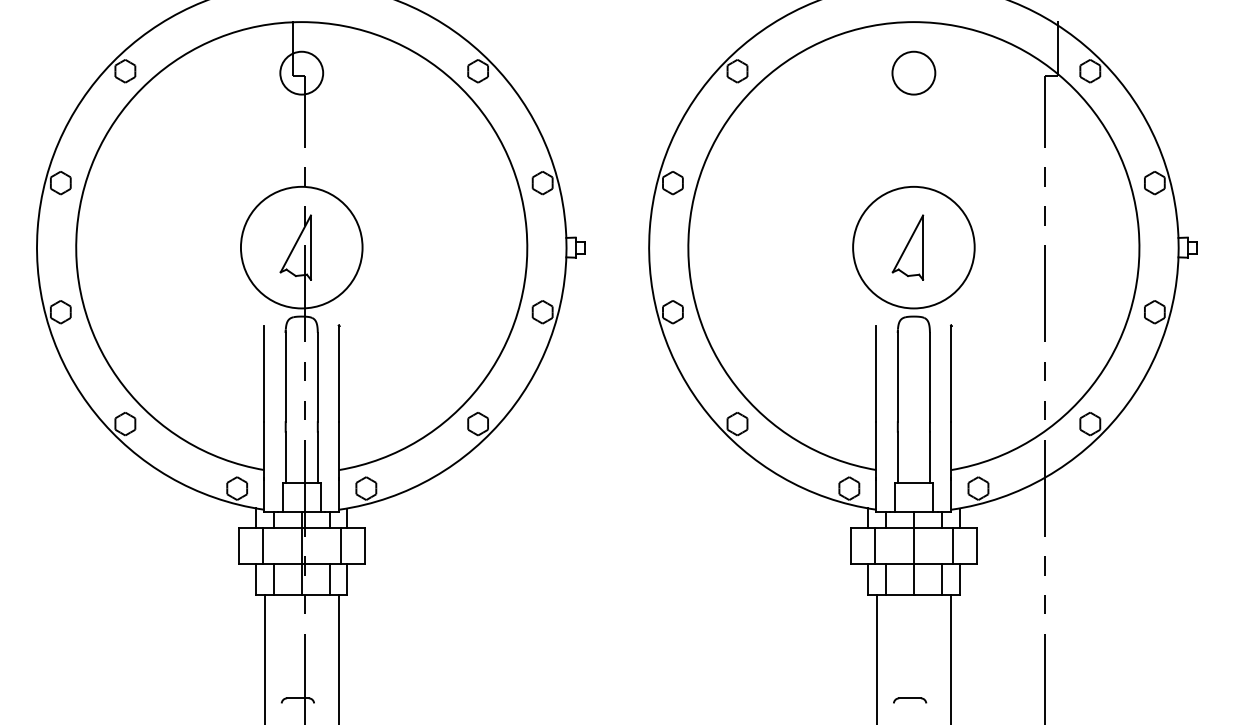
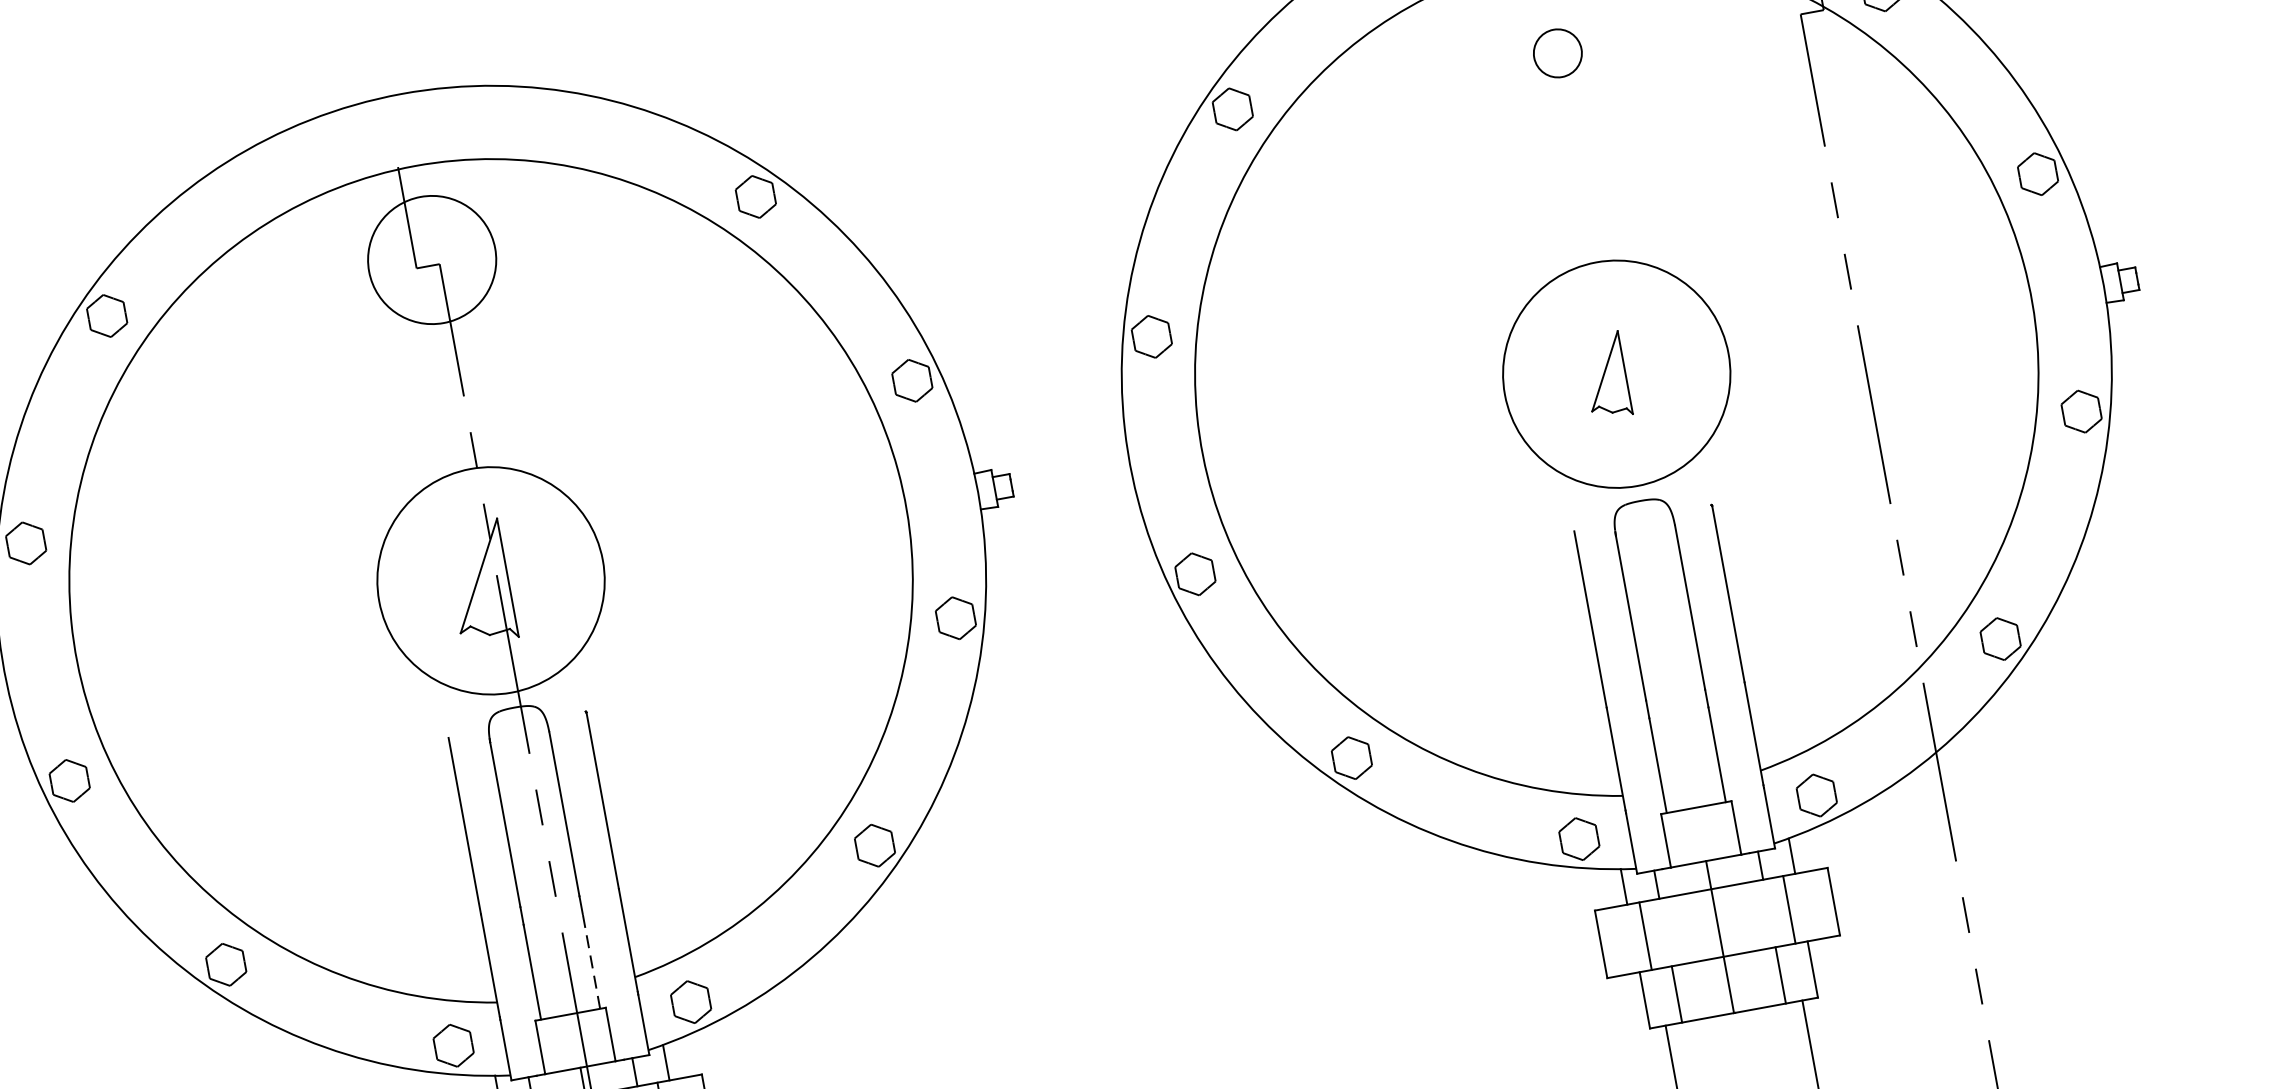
circle: (301, 72) -> (431, 258), size x1.6
circle: (913, 72) -> (1556, 52), size x0.6
part: (907, 247) -> (1604, 376), size x0.7
line: (317, 457) -> (590, 961), solid -> dashed

